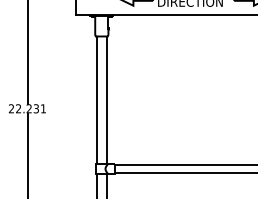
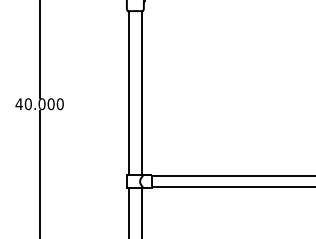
text: (27, 108) -> (39, 103), 22.231 -> 40.000

